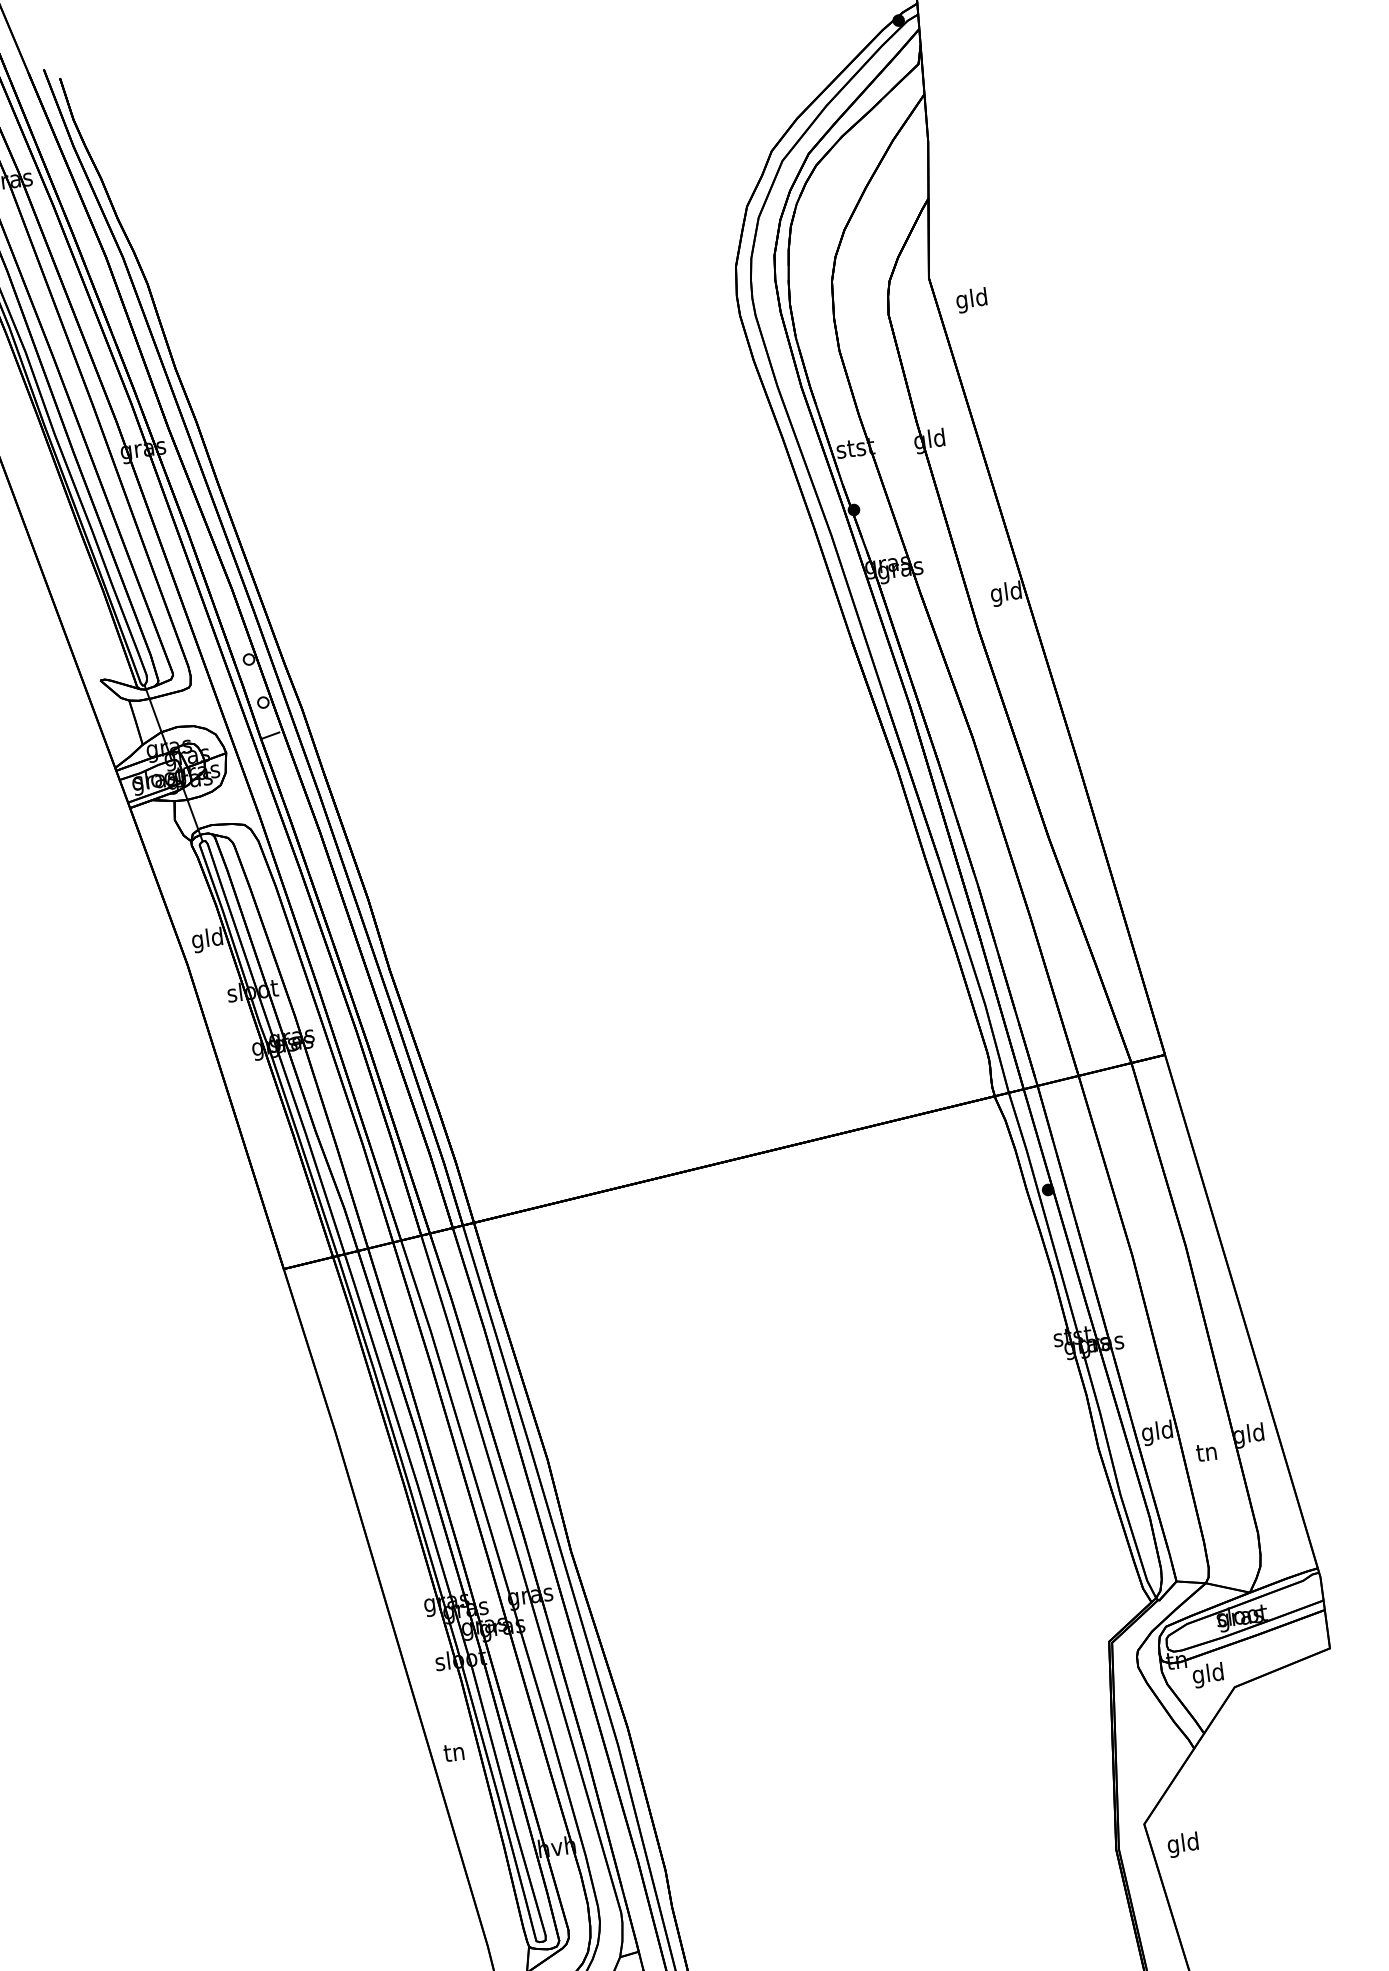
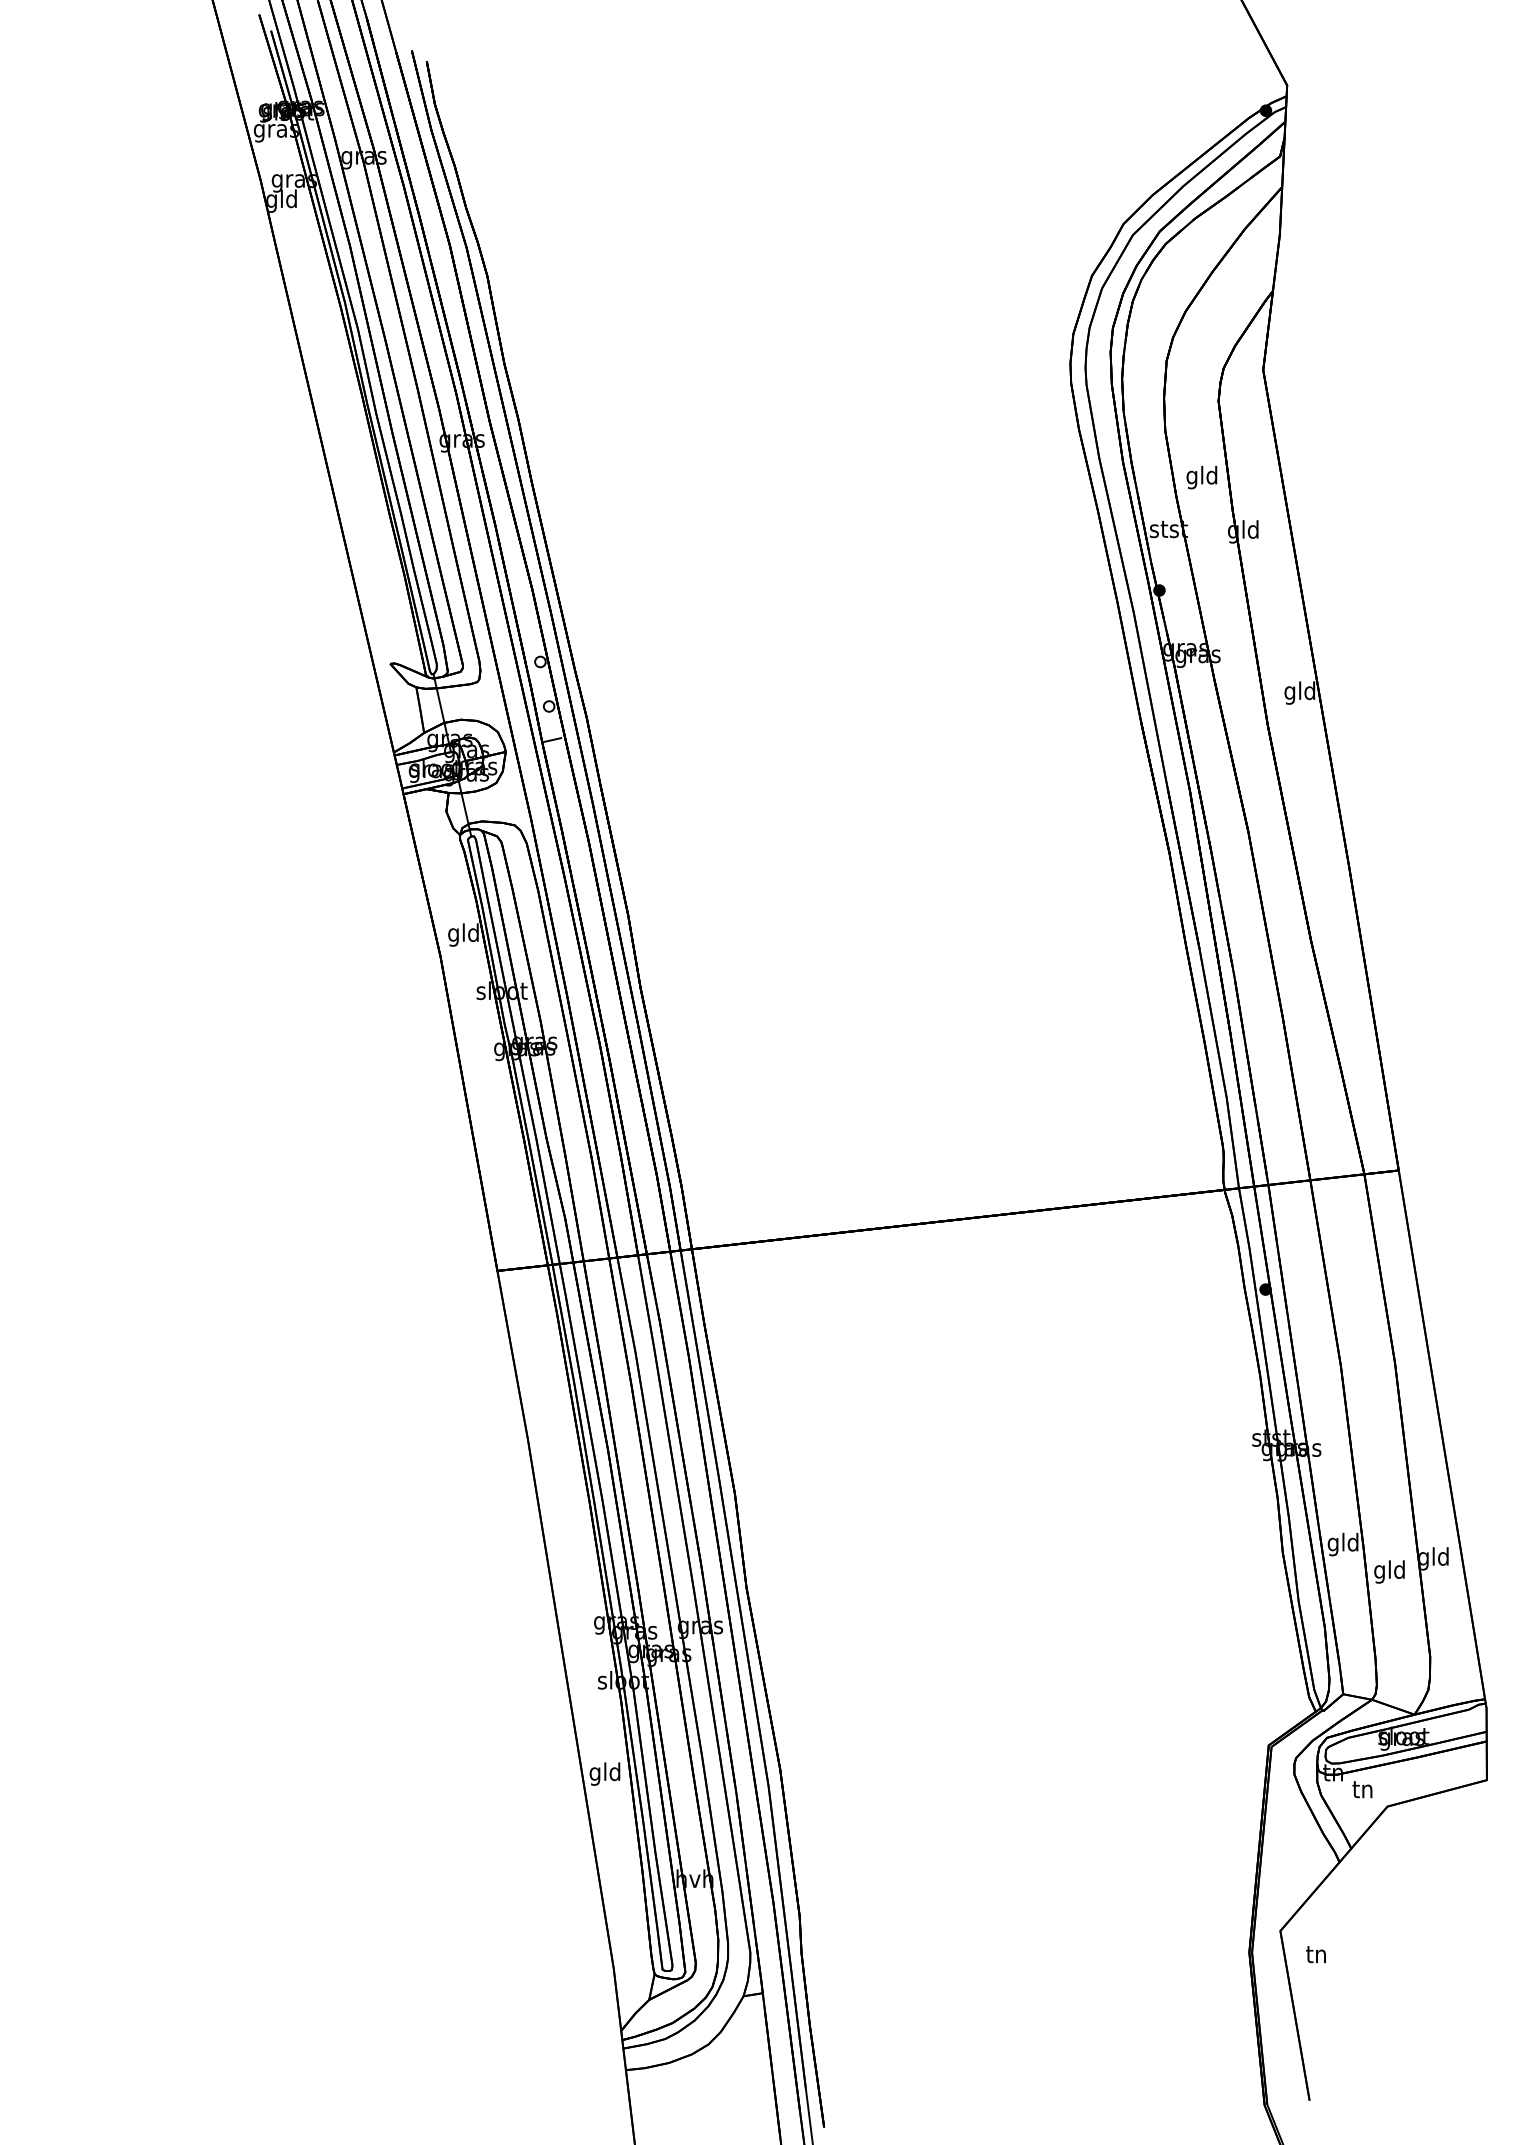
text: (971, 300) -> (1201, 477), moved
text: (1206, 1453) -> (1389, 1571), tn -> gld
text: (1207, 1675) -> (1362, 1791), gld -> tn
text: (453, 1753) -> (604, 1773), tn -> gld
text: (1183, 1844) -> (1316, 1956), gld -> tn

